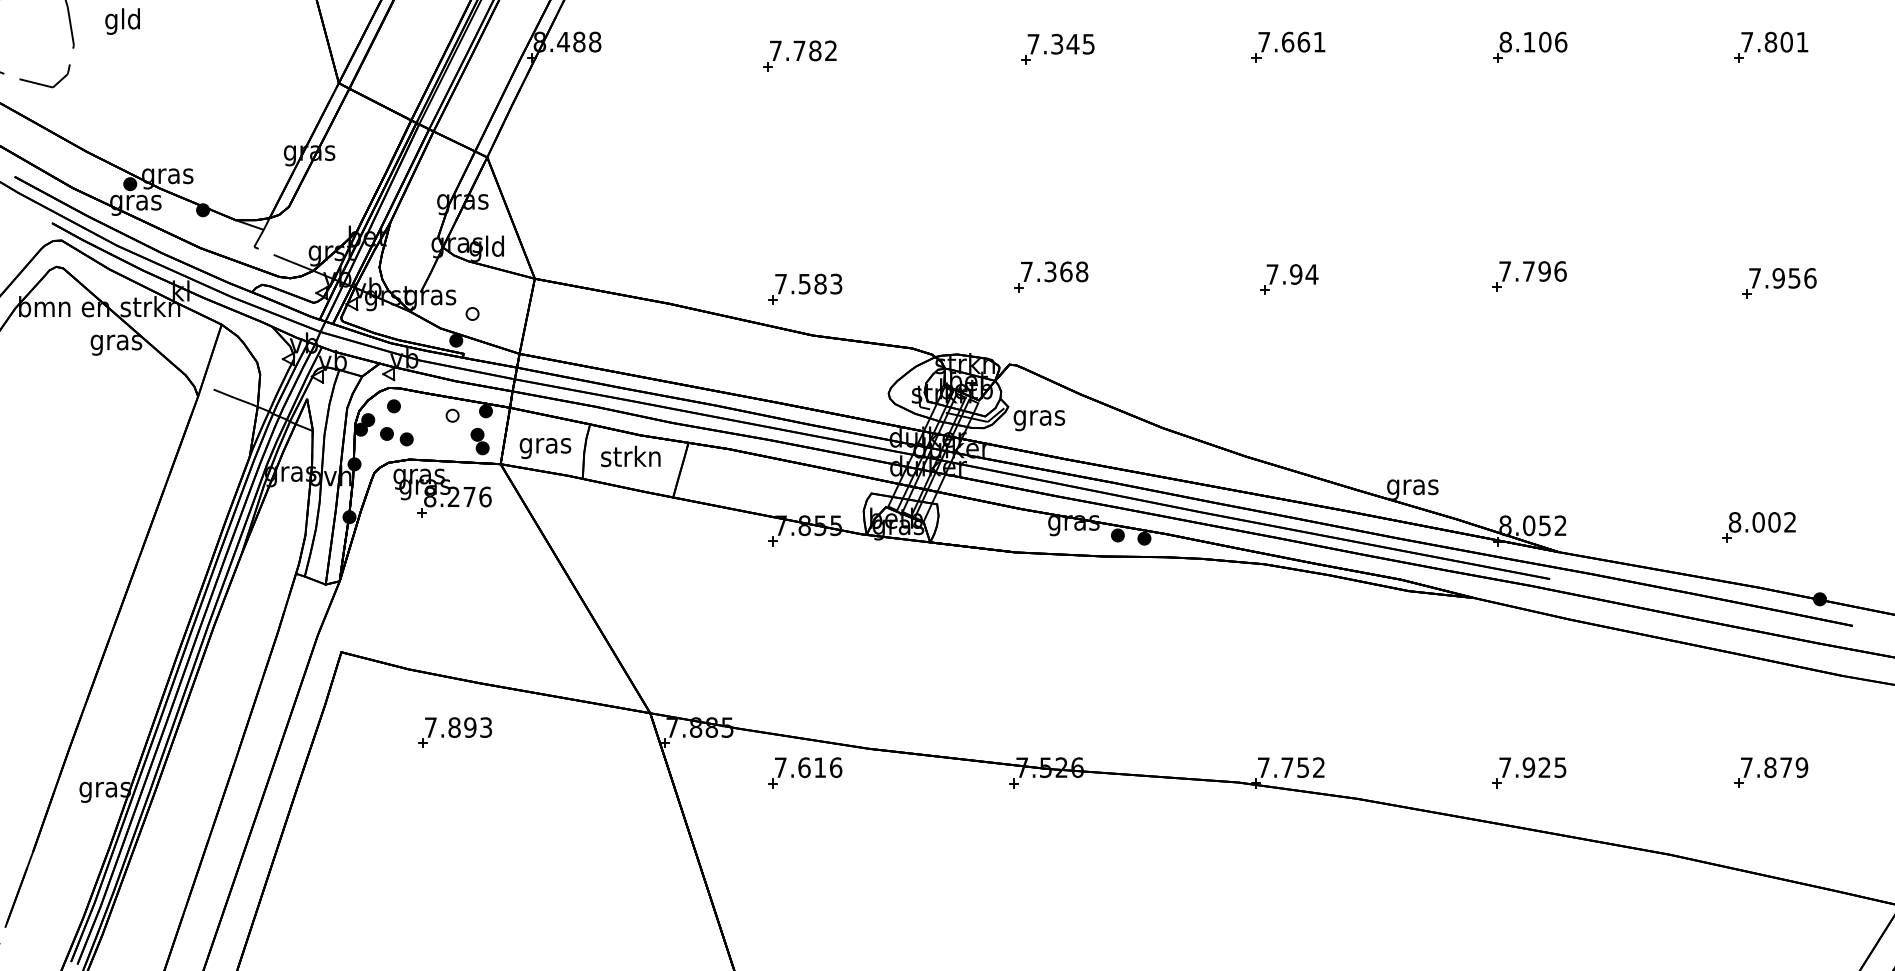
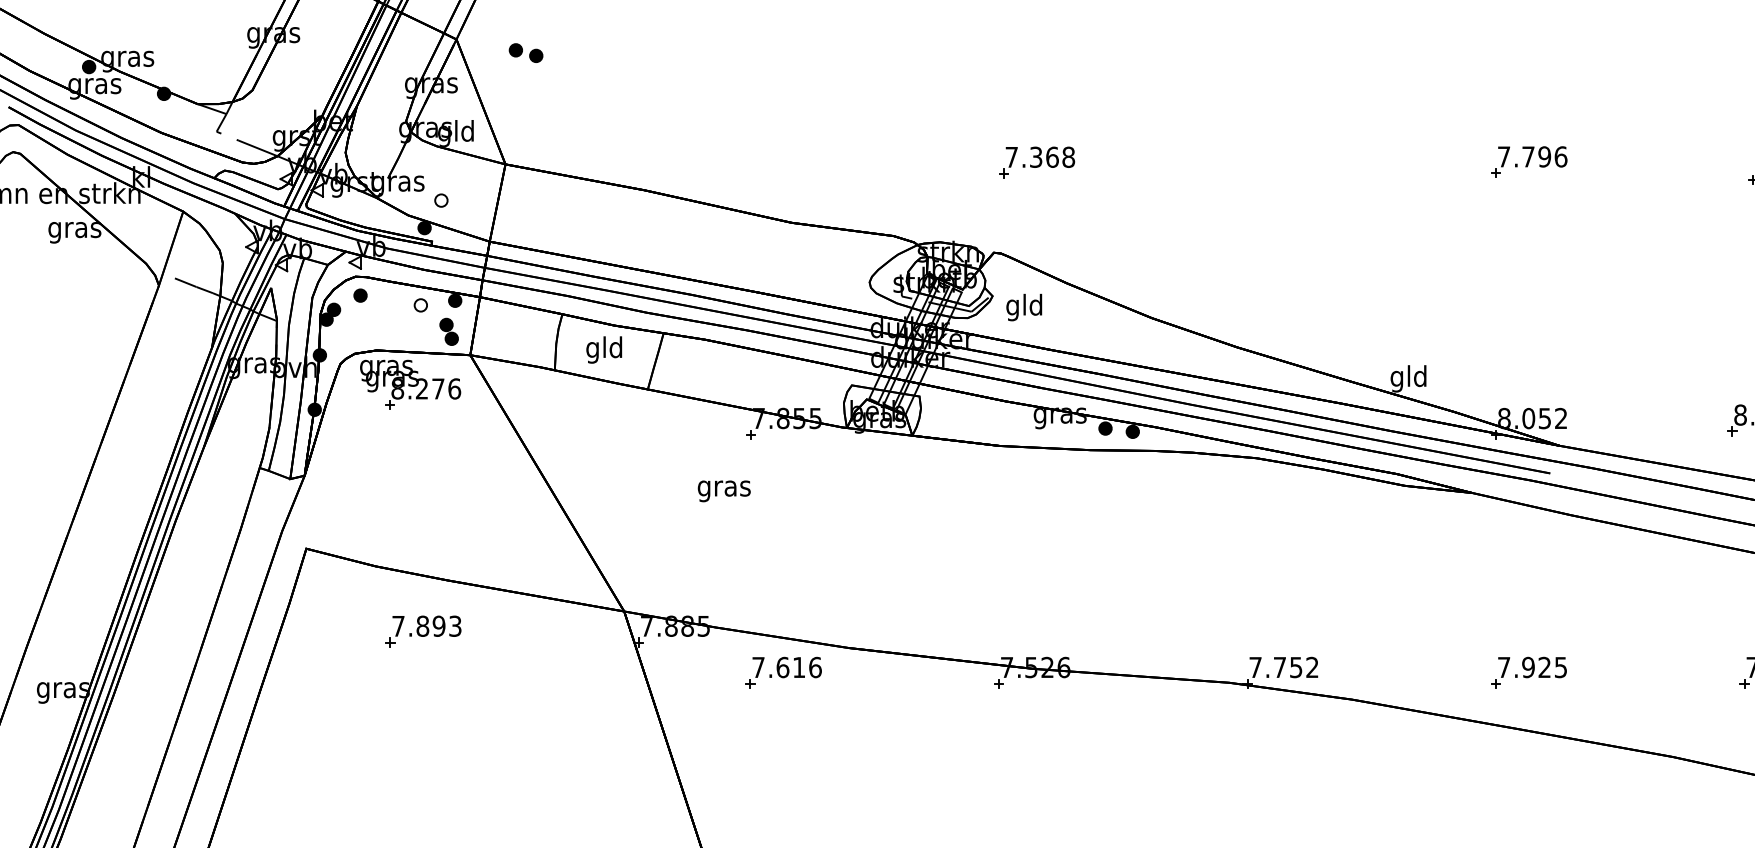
part: (1289, 279) -> (1282, 165), removed
part: (805, 288) -> (784, 174), removed
text: (1039, 417) -> (1024, 307), gras -> gld
part: (396, 436) -> (525, 52), moved
text: (545, 448) -> (724, 491), moved
text: (630, 458) -> (603, 349), strkn -> gld
text: (1412, 486) -> (1408, 378), gras -> gld

